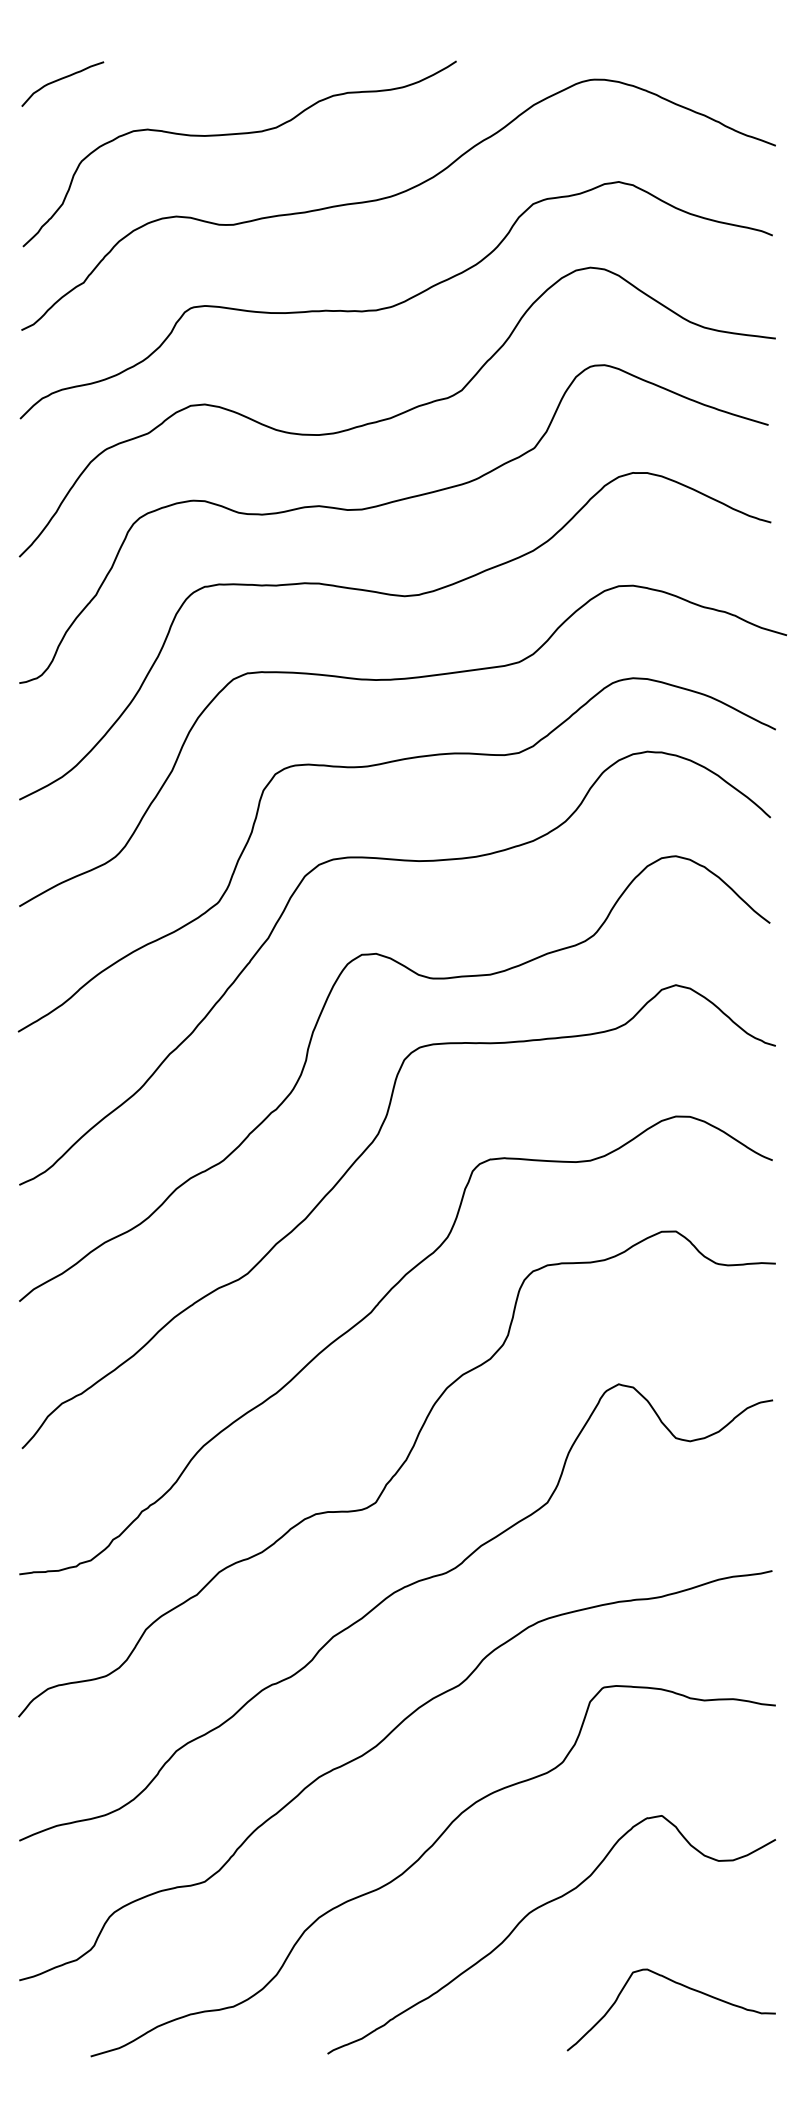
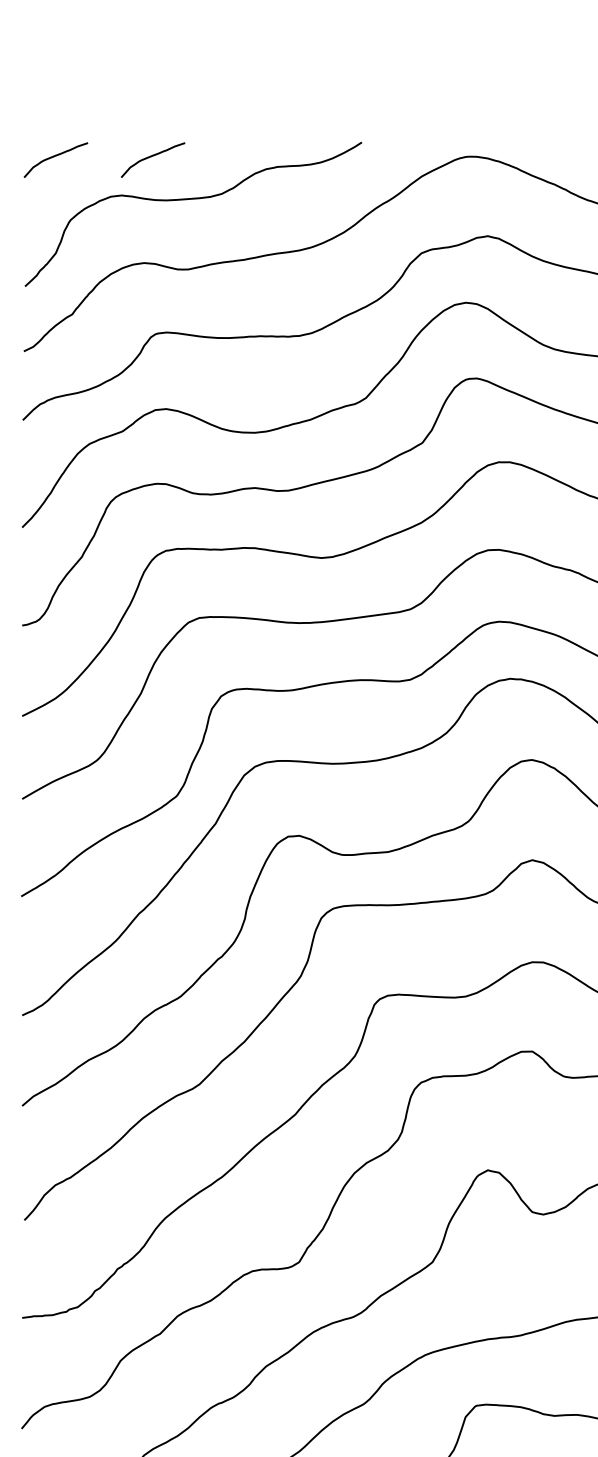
curve: (185, 80) -> (151, 157), added

